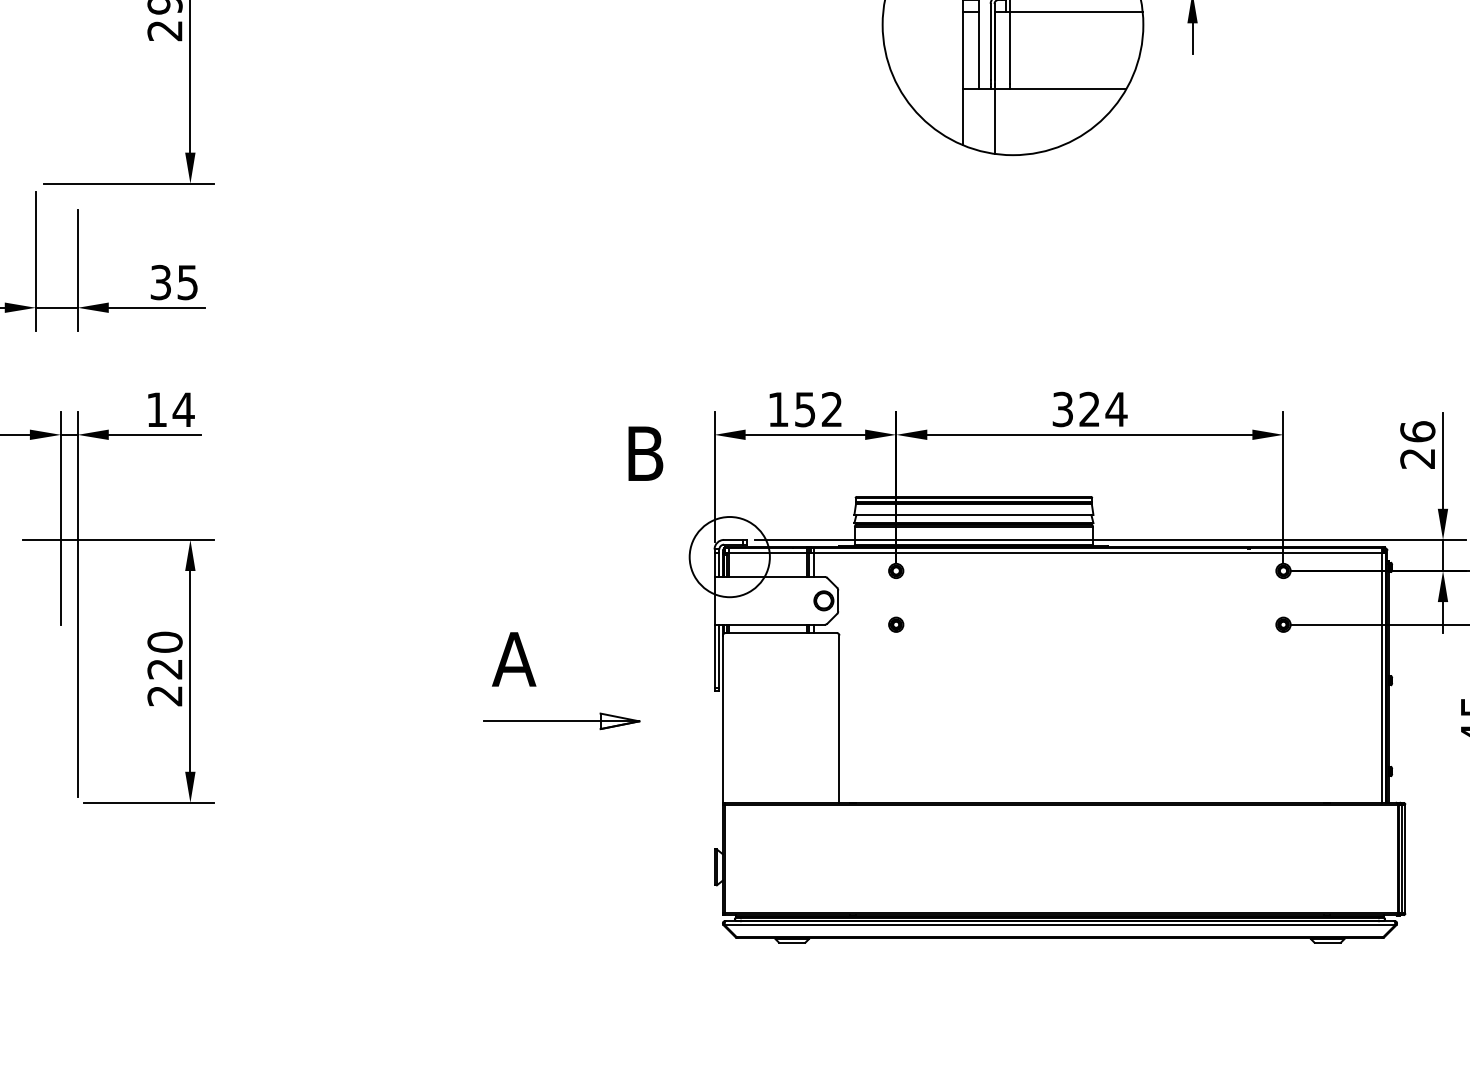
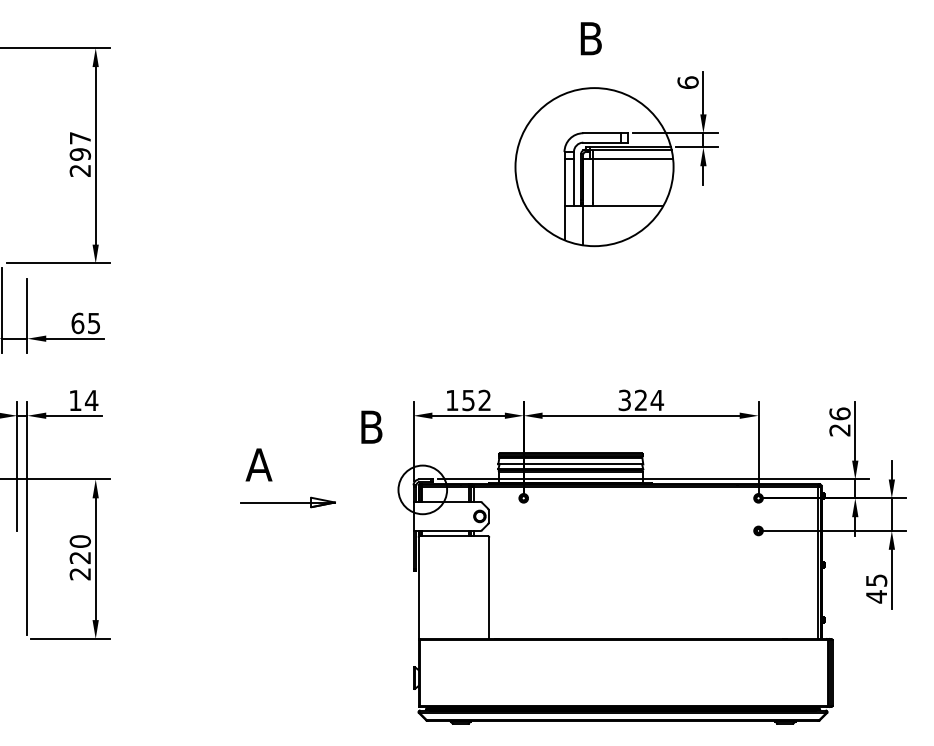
text: (160, 282) -> (77, 323), 35 -> 65
part: (895, 624) -> (523, 530), removed
part: (536, 685) -> (272, 480), moved

